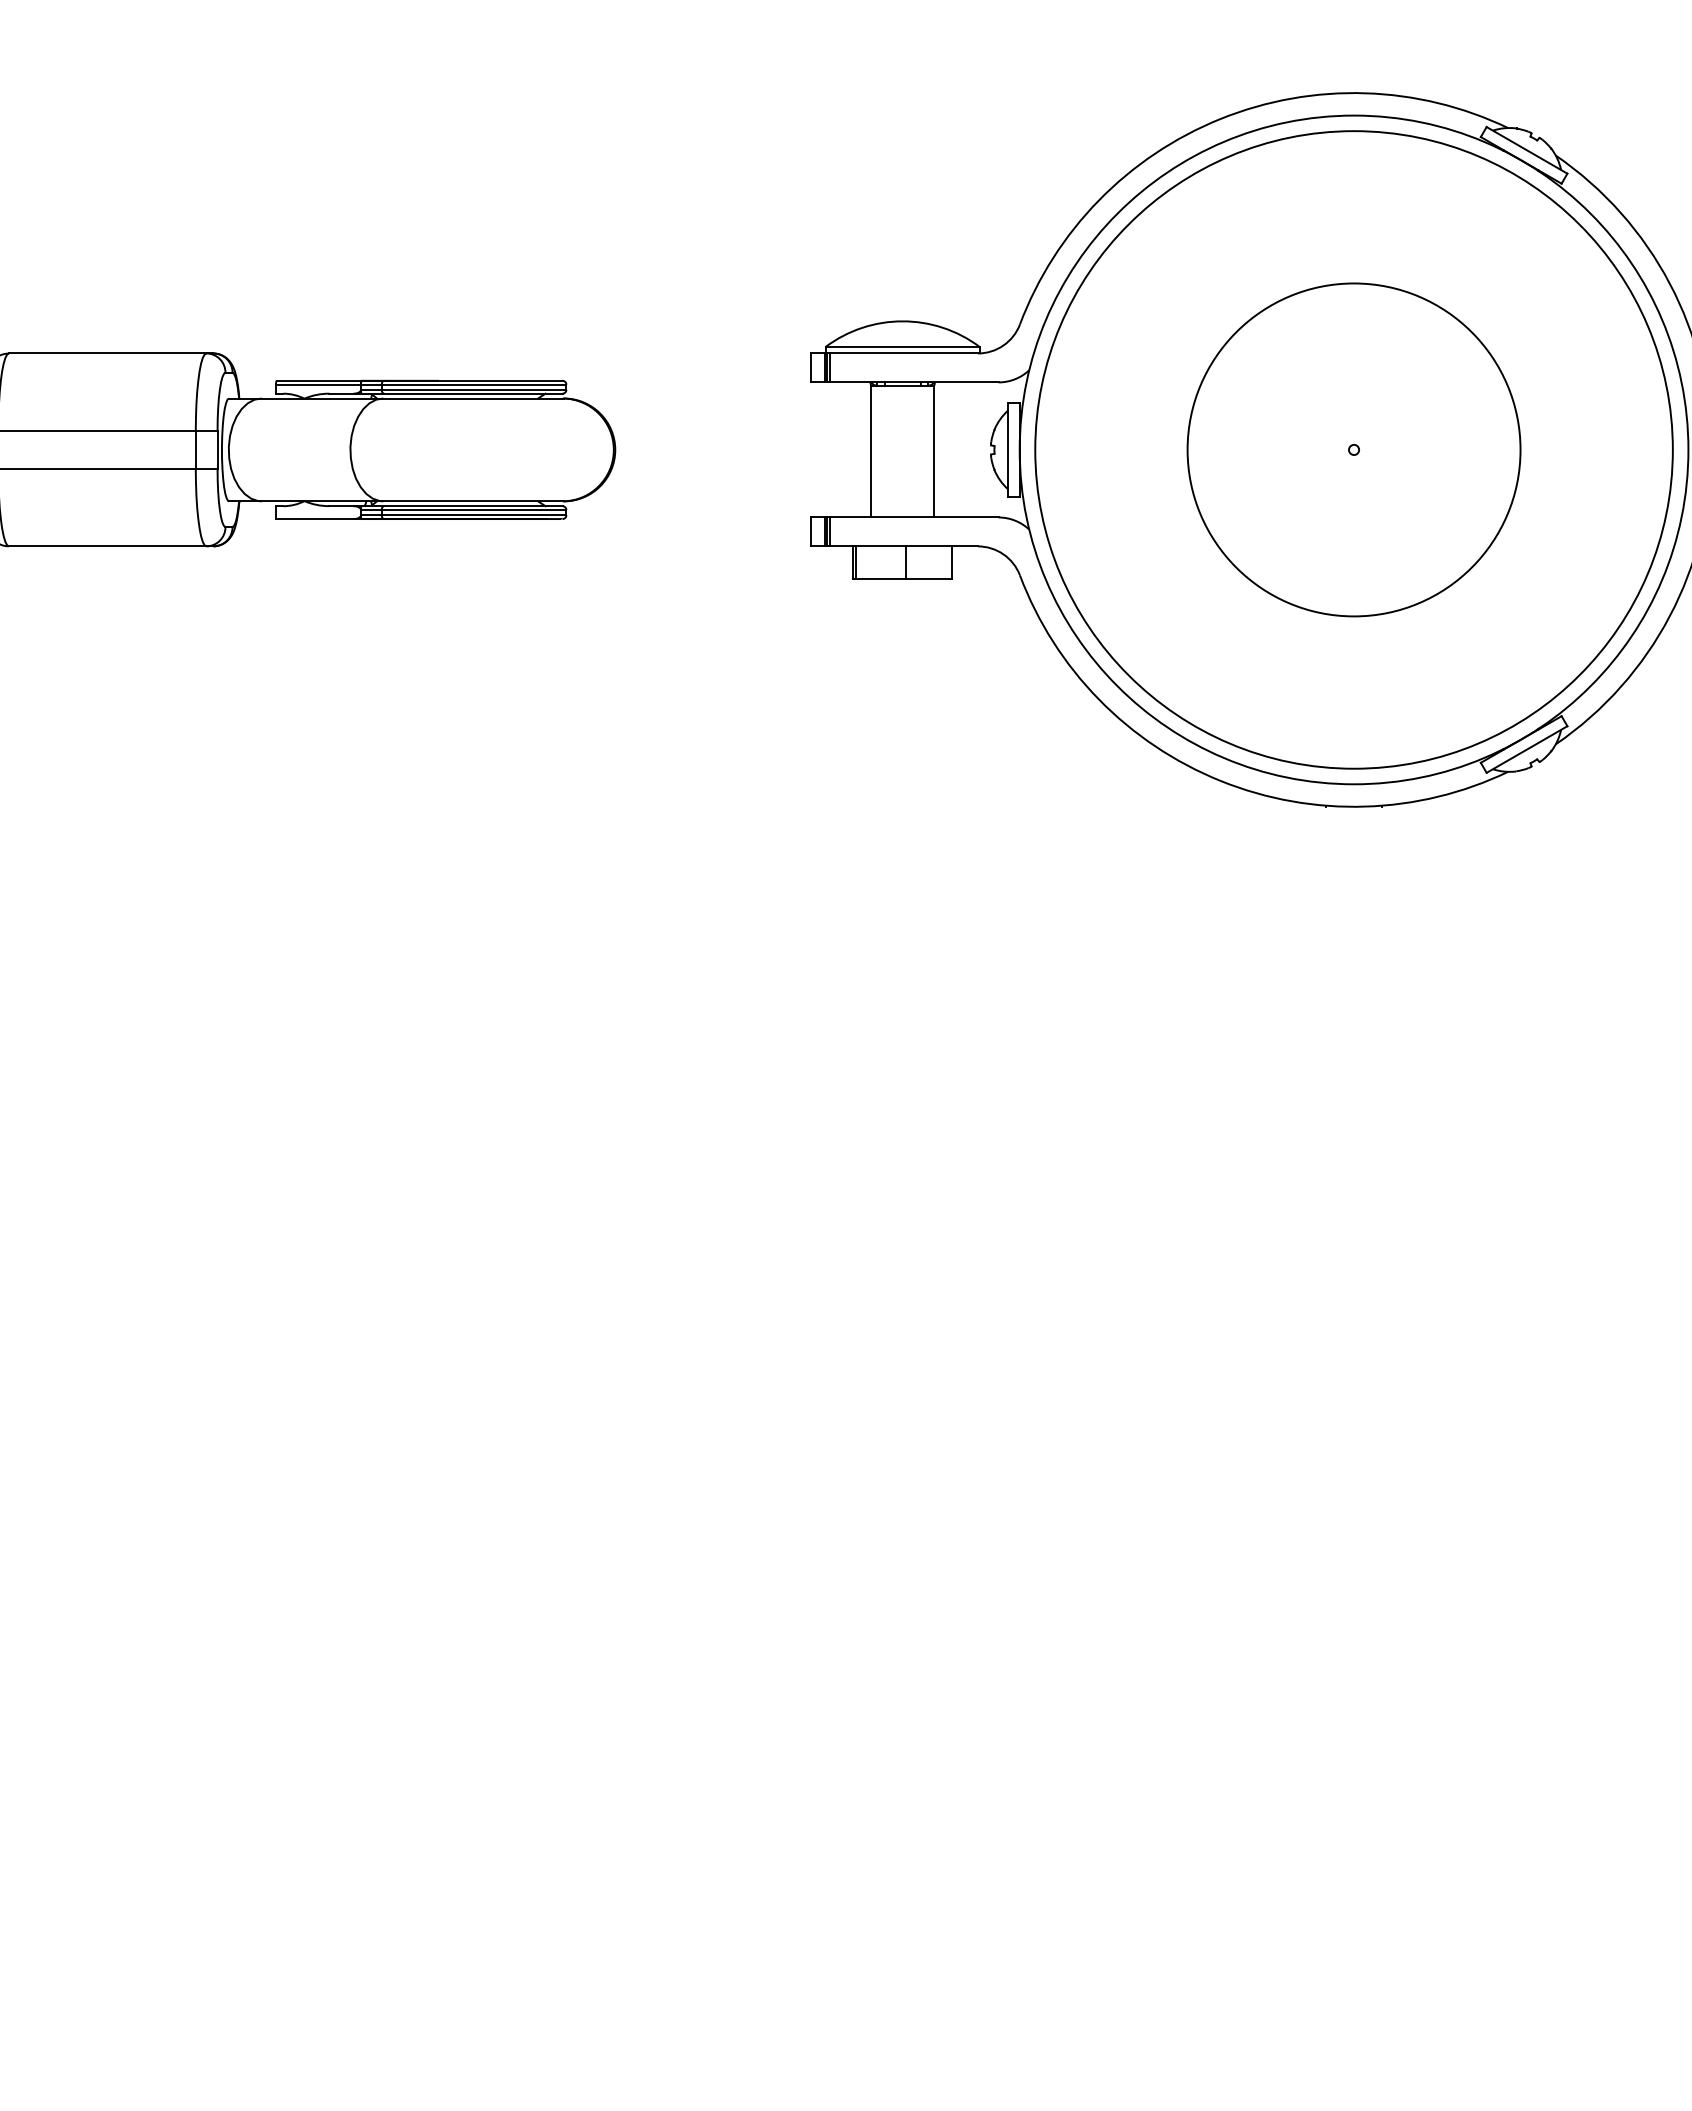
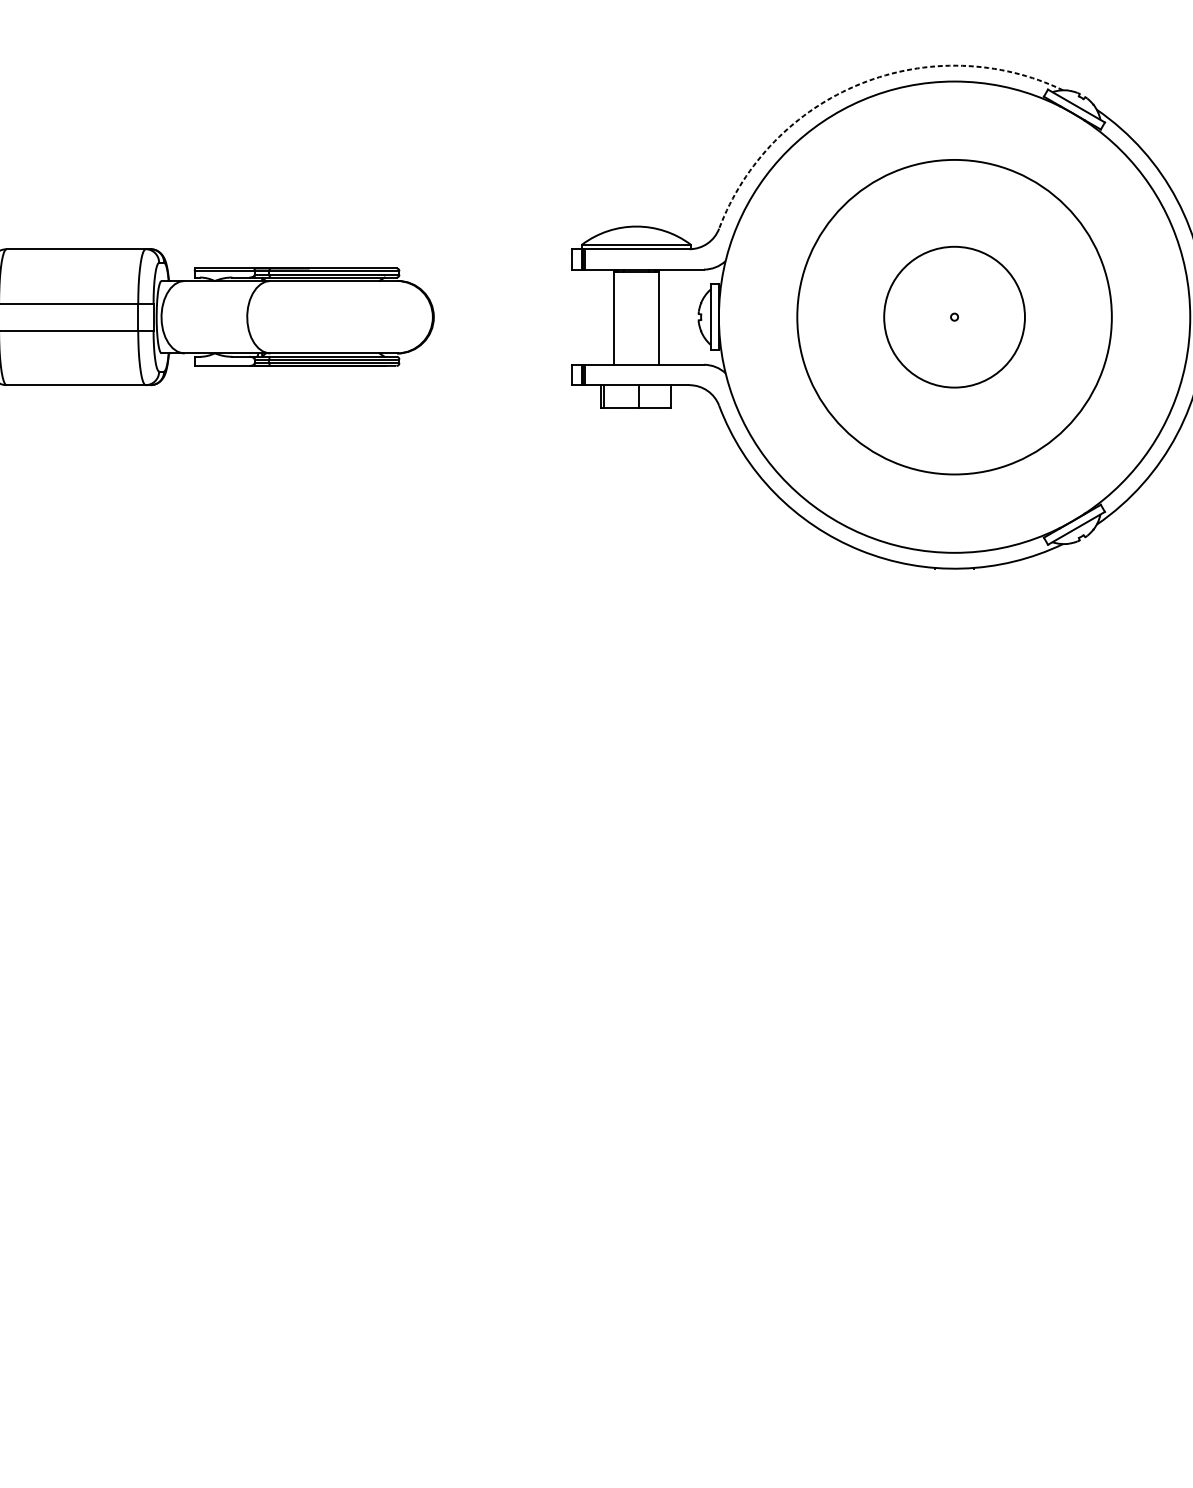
arc: (1220, 118) -> (860, 83), solid -> dashed
circle: (1353, 449) -> (954, 316), size x0.6
circle: (1353, 449) -> (954, 316), size x0.7

